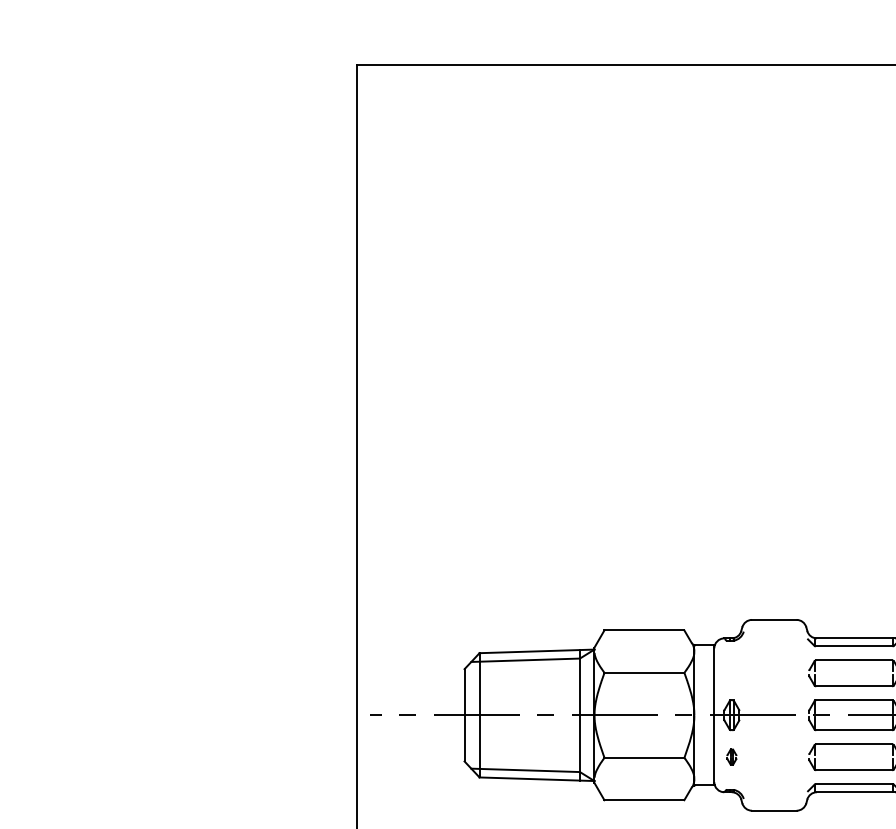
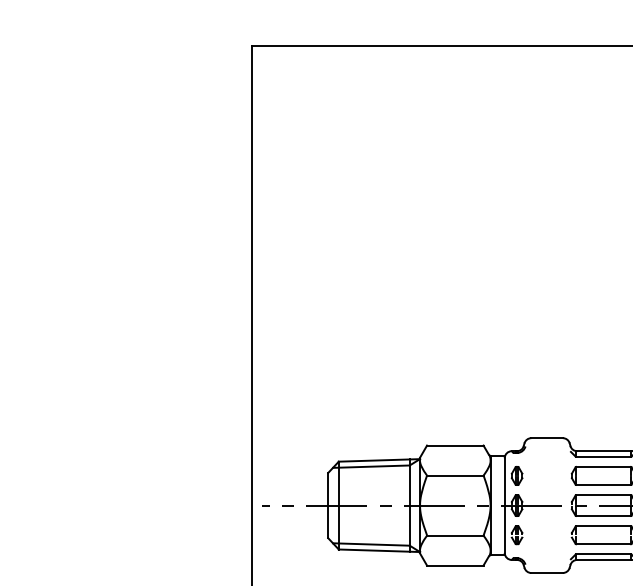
part: (731, 673) -> (516, 476), added
part: (731, 756) -> (516, 534), size x1.67

